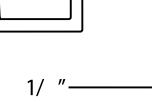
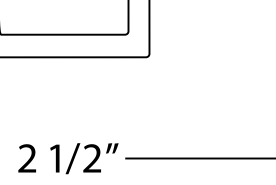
fill: (14, 87) -> (26, 158), added
fill: (50, 87) -> (91, 158), added

